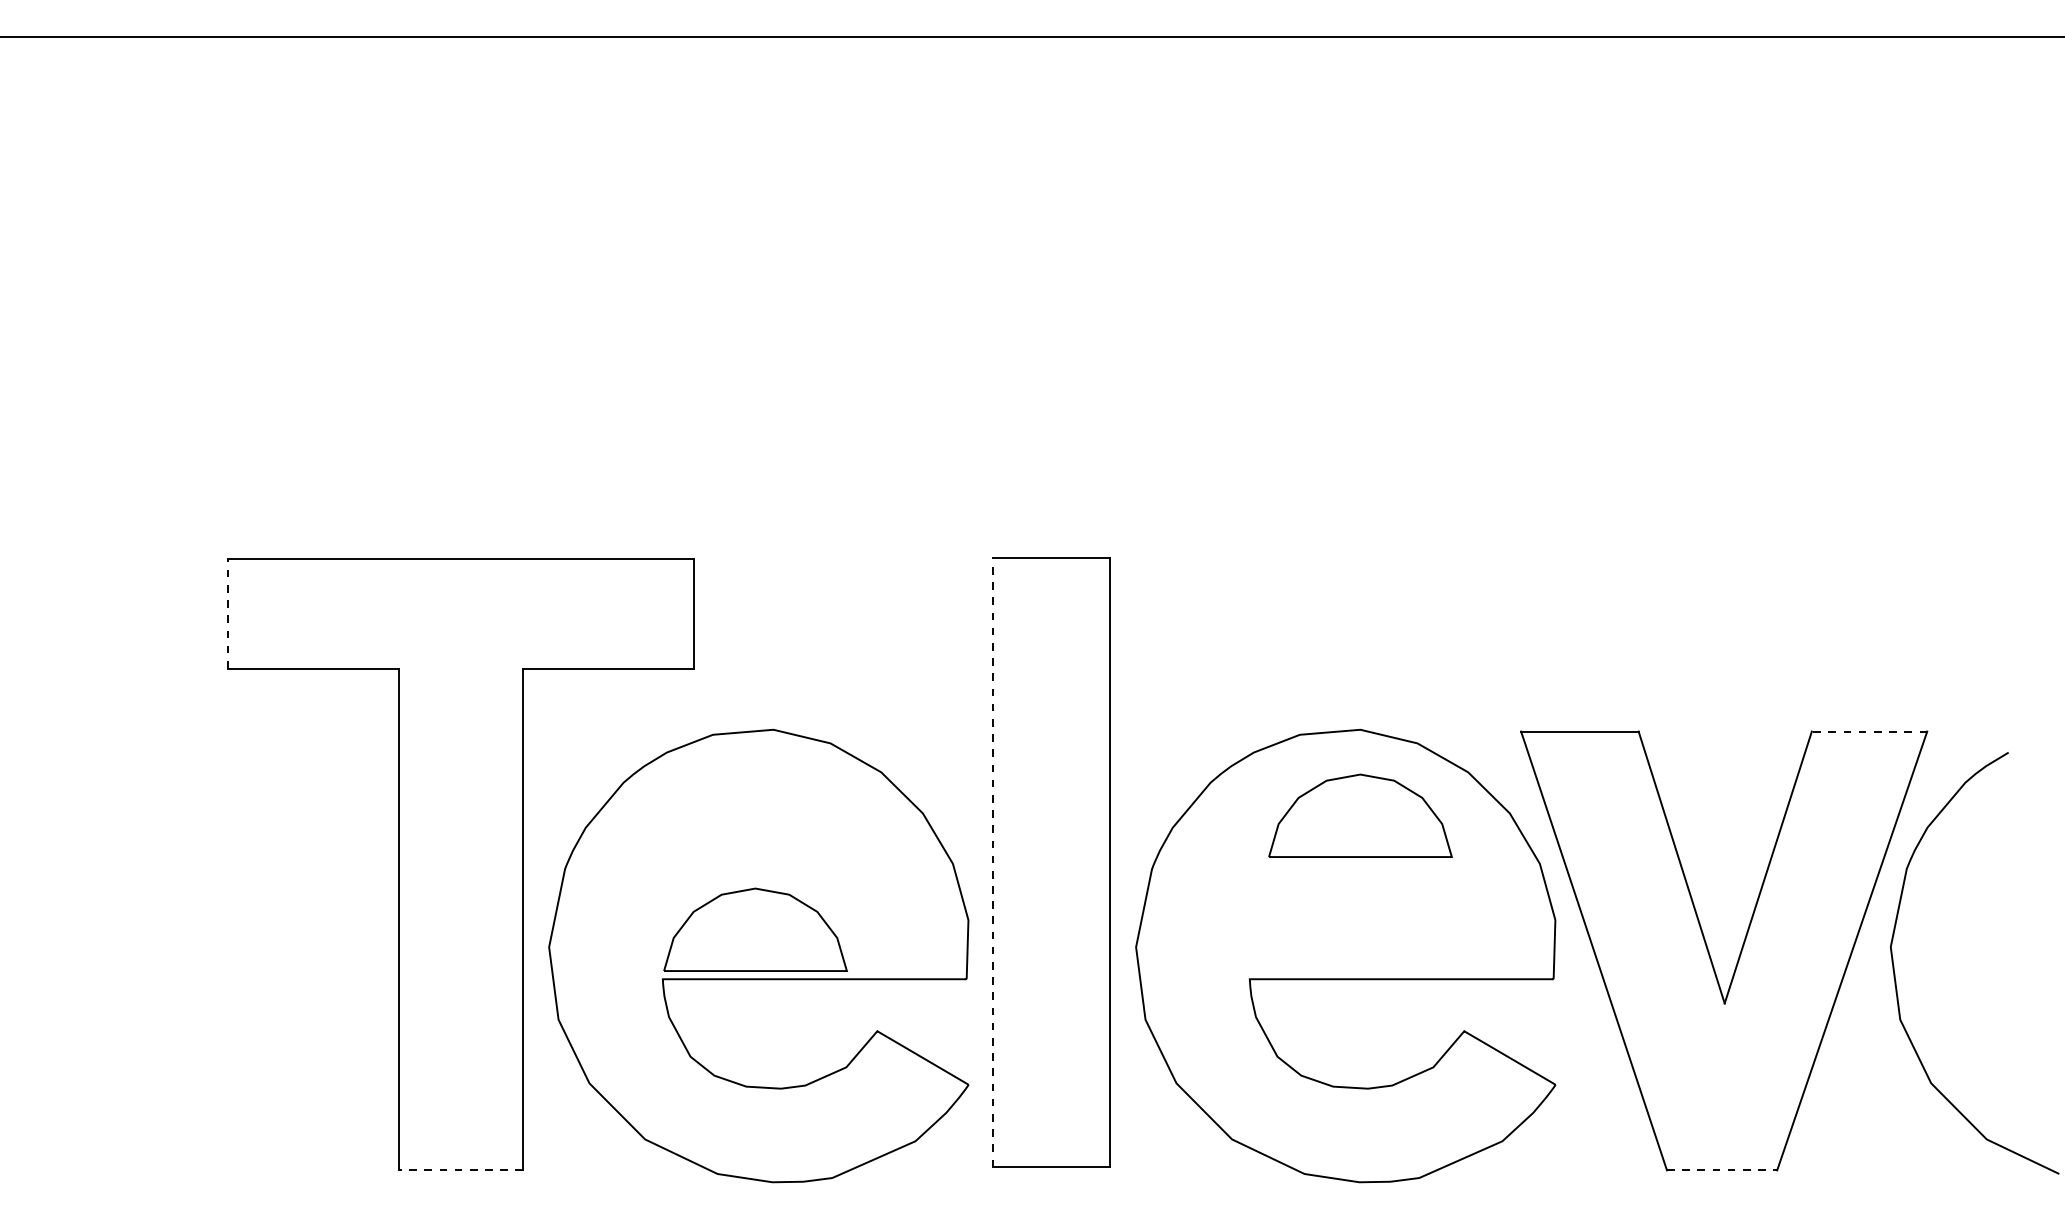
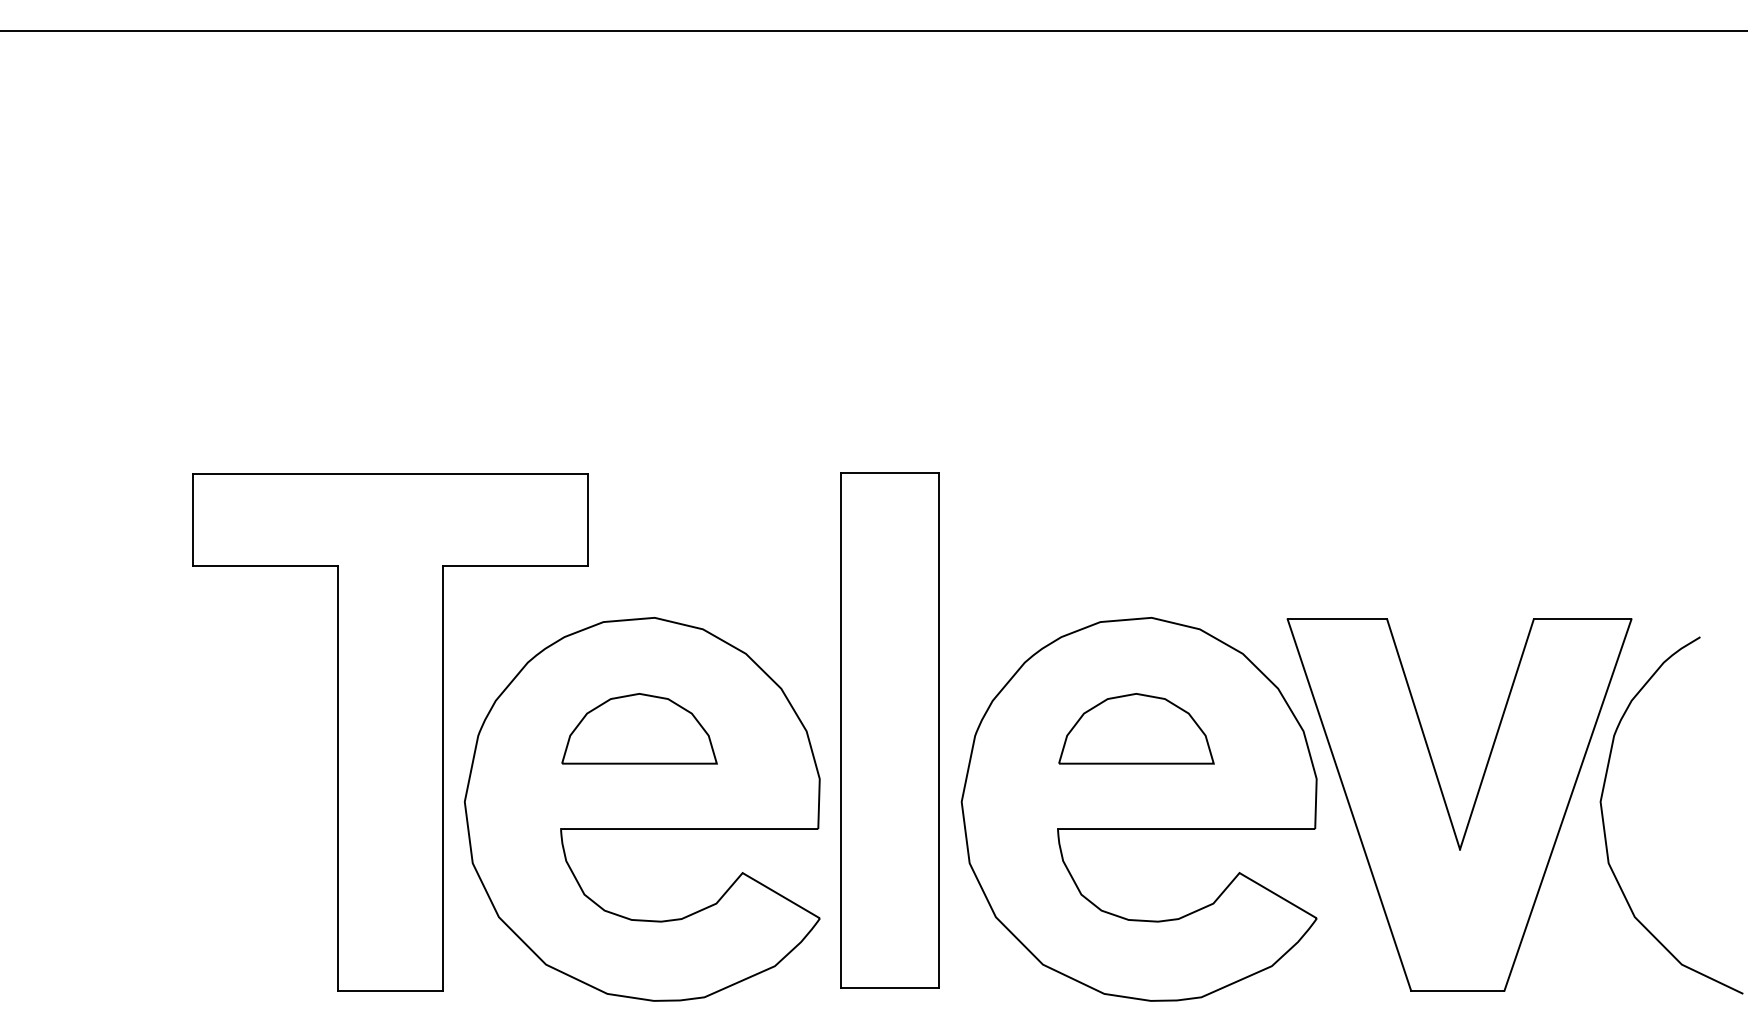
line: (228, 614) -> (193, 520), dashed -> solid
line: (1869, 731) -> (1582, 619), dashed -> solid
part: (1360, 815) -> (1136, 728), moved
line: (993, 862) -> (840, 730), dashed -> solid
part: (755, 929) -> (639, 728), moved
line: (461, 1170) -> (390, 990), dashed -> solid
line: (1722, 1170) -> (1458, 990), dashed -> solid

